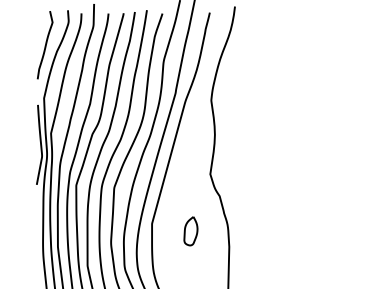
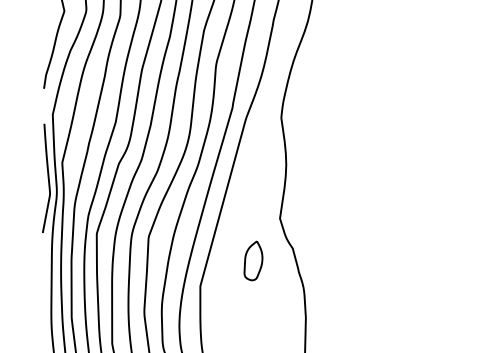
part: (190, 231) -> (252, 261), moved

